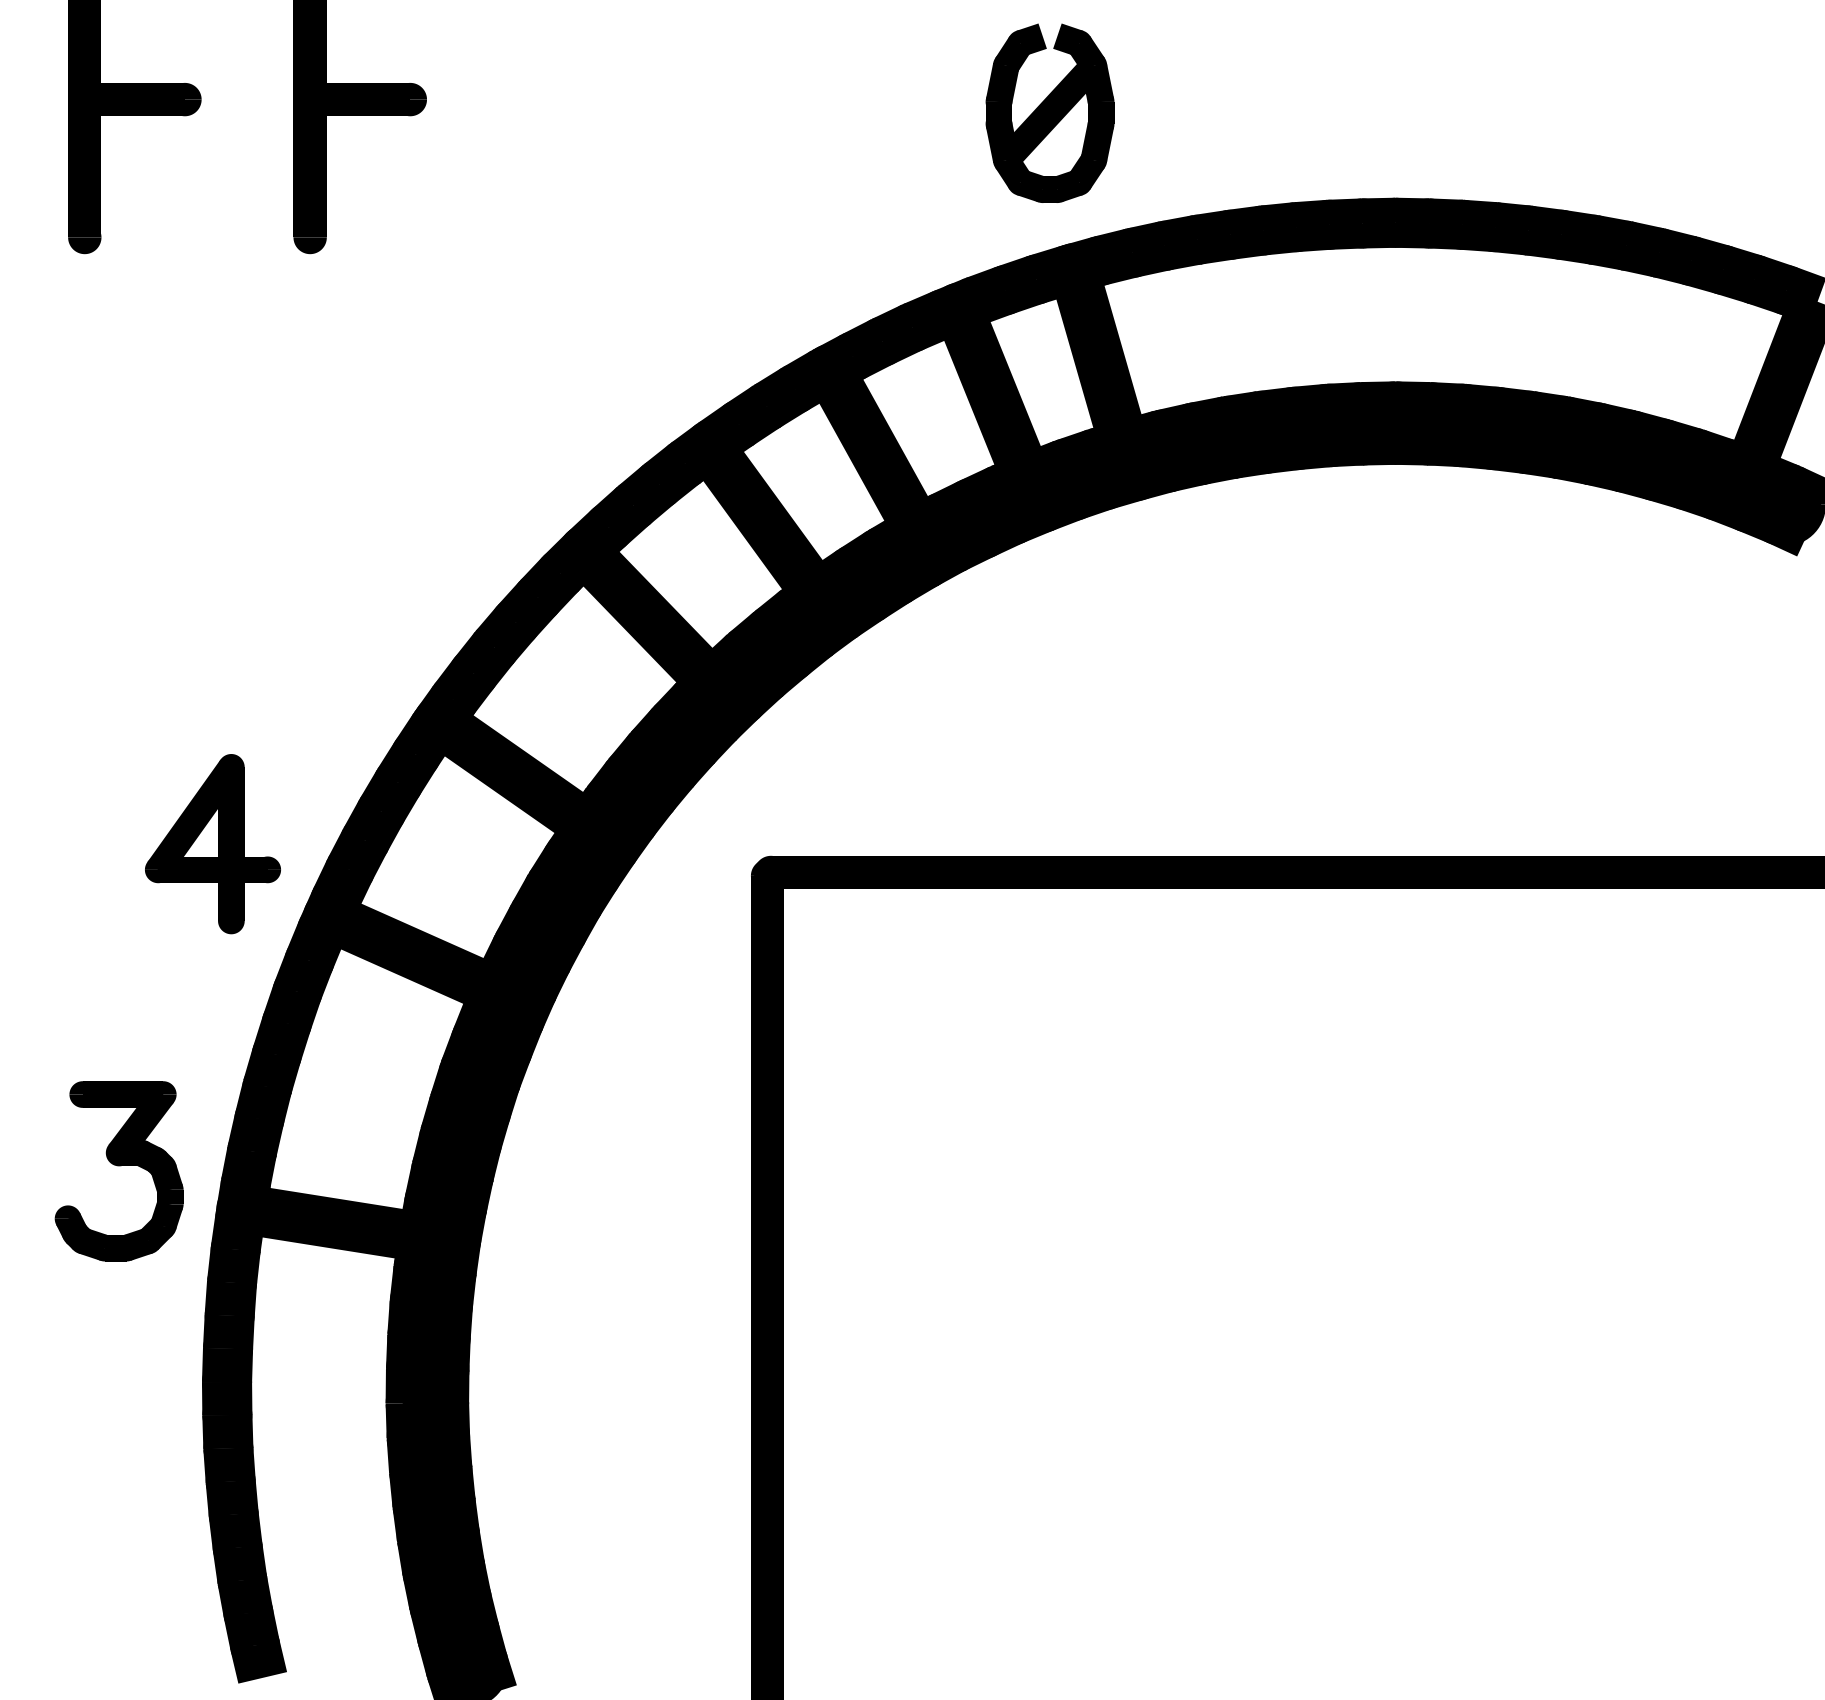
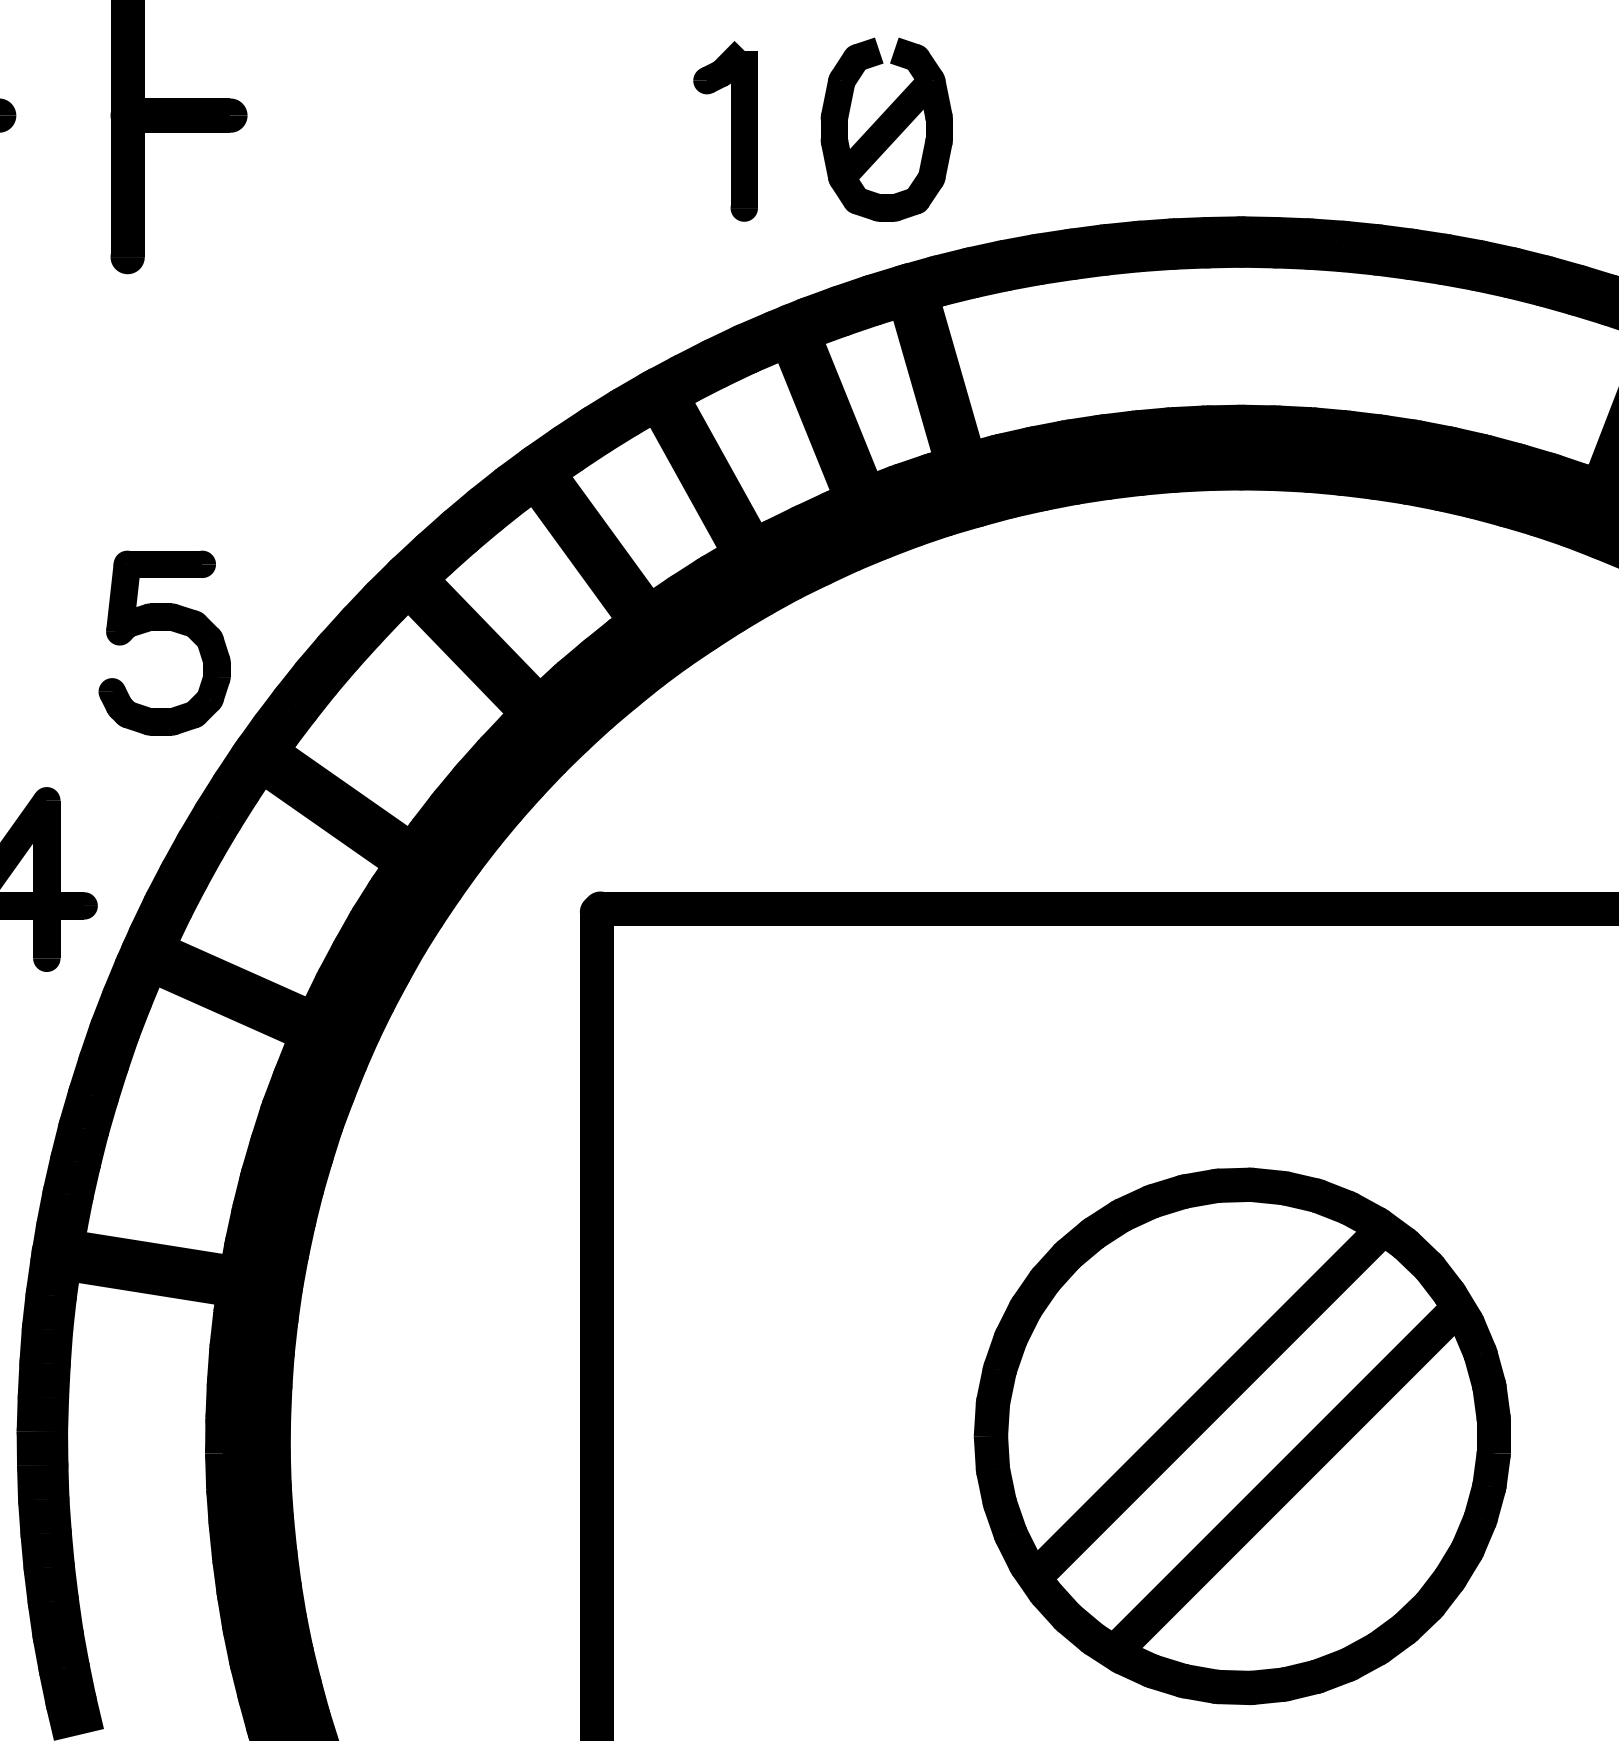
part: (892, 114) -> (725, 130), added
part: (345, 601) -> (163, 630), added
part: (1396, 1386) -> (1242, 1435), added

